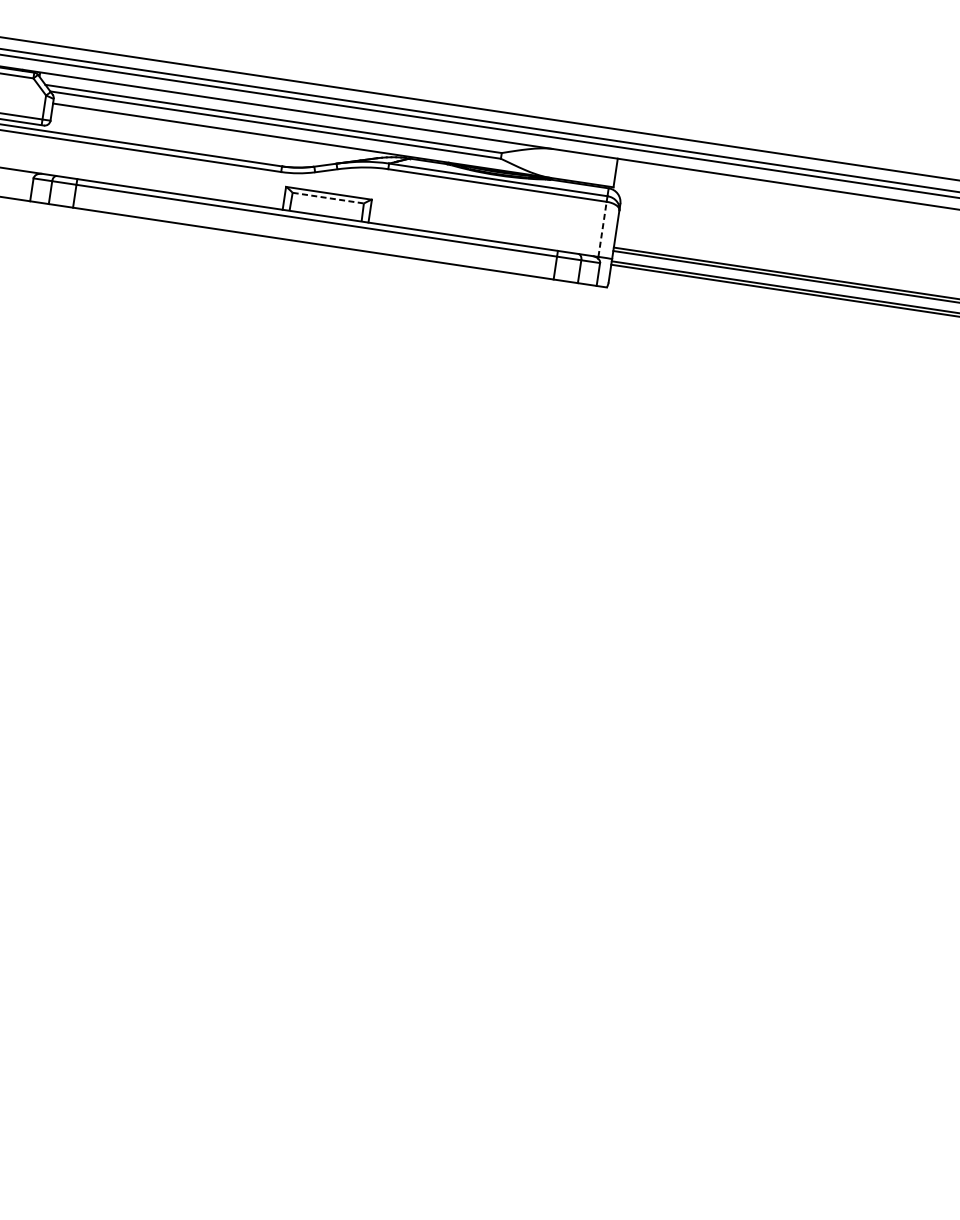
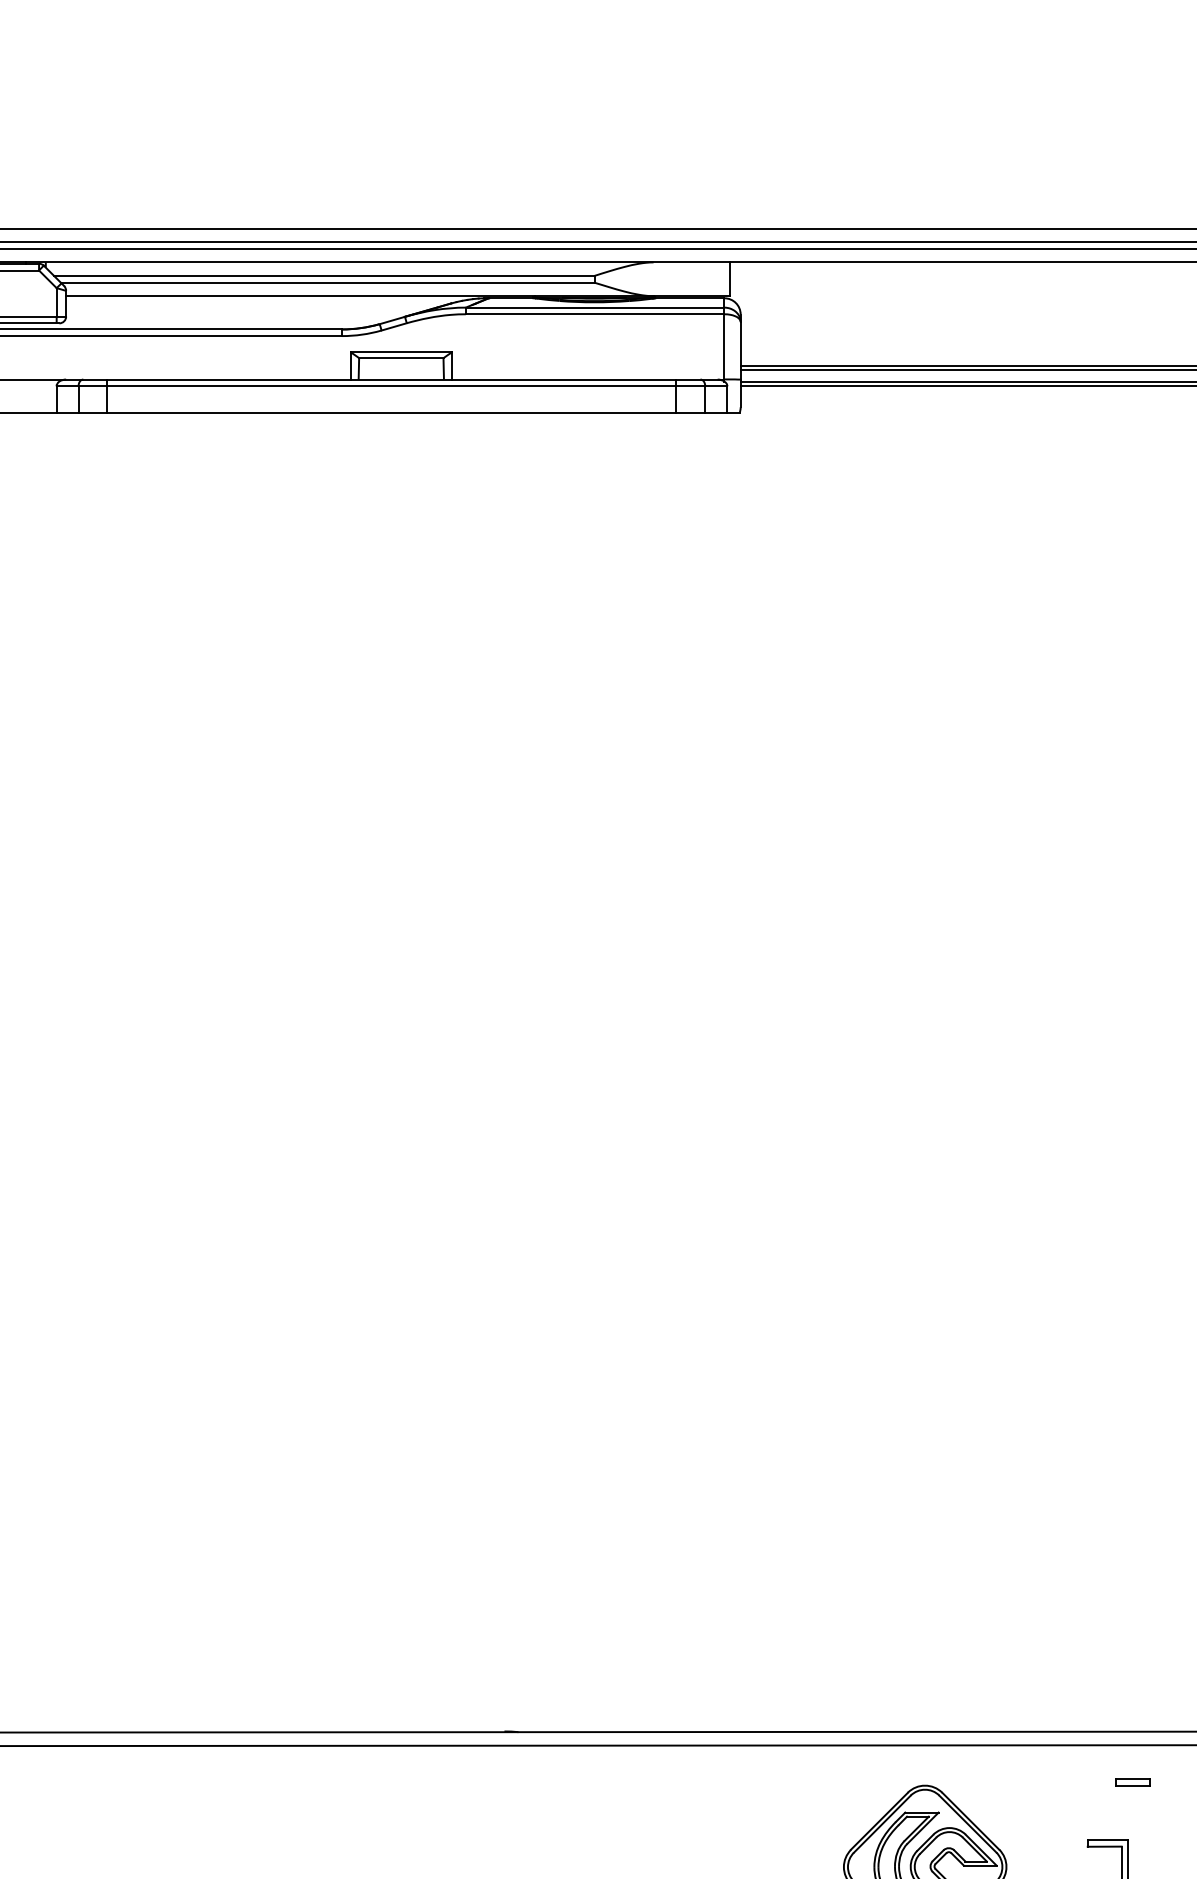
line: (328, 198) -> (401, 358), dashed -> solid
line: (602, 229) -> (724, 346), dashed -> solid

